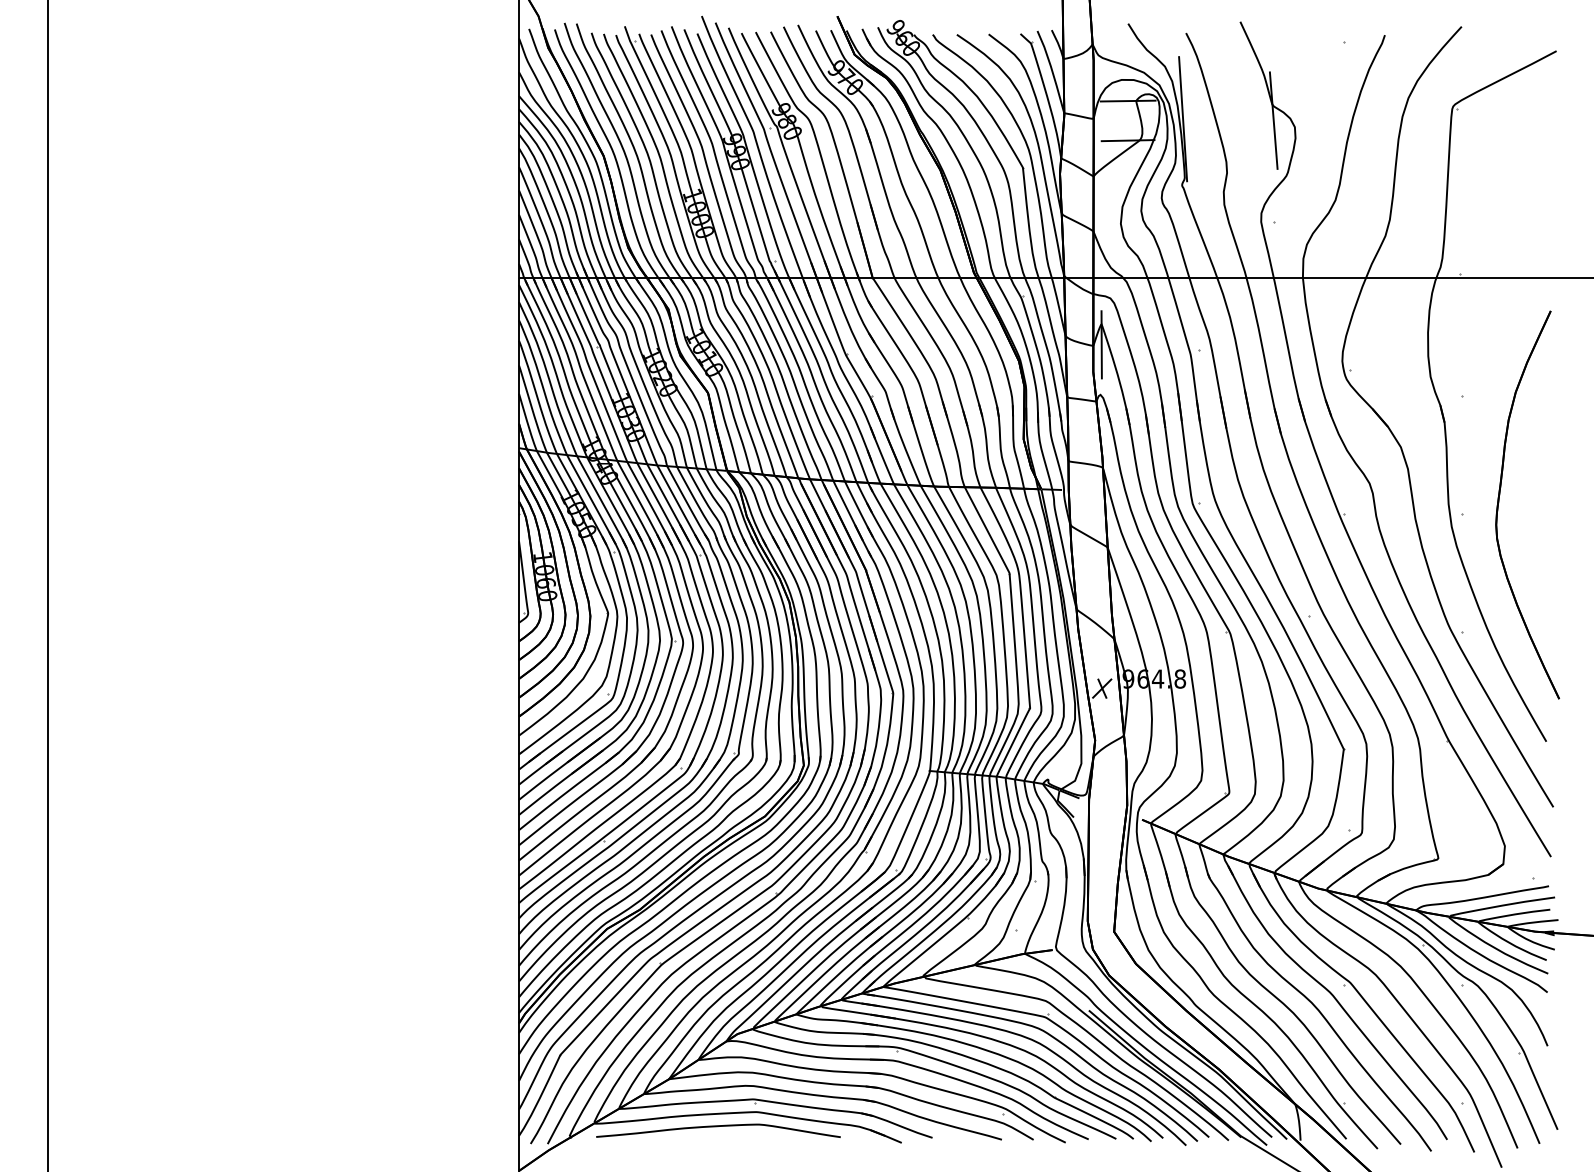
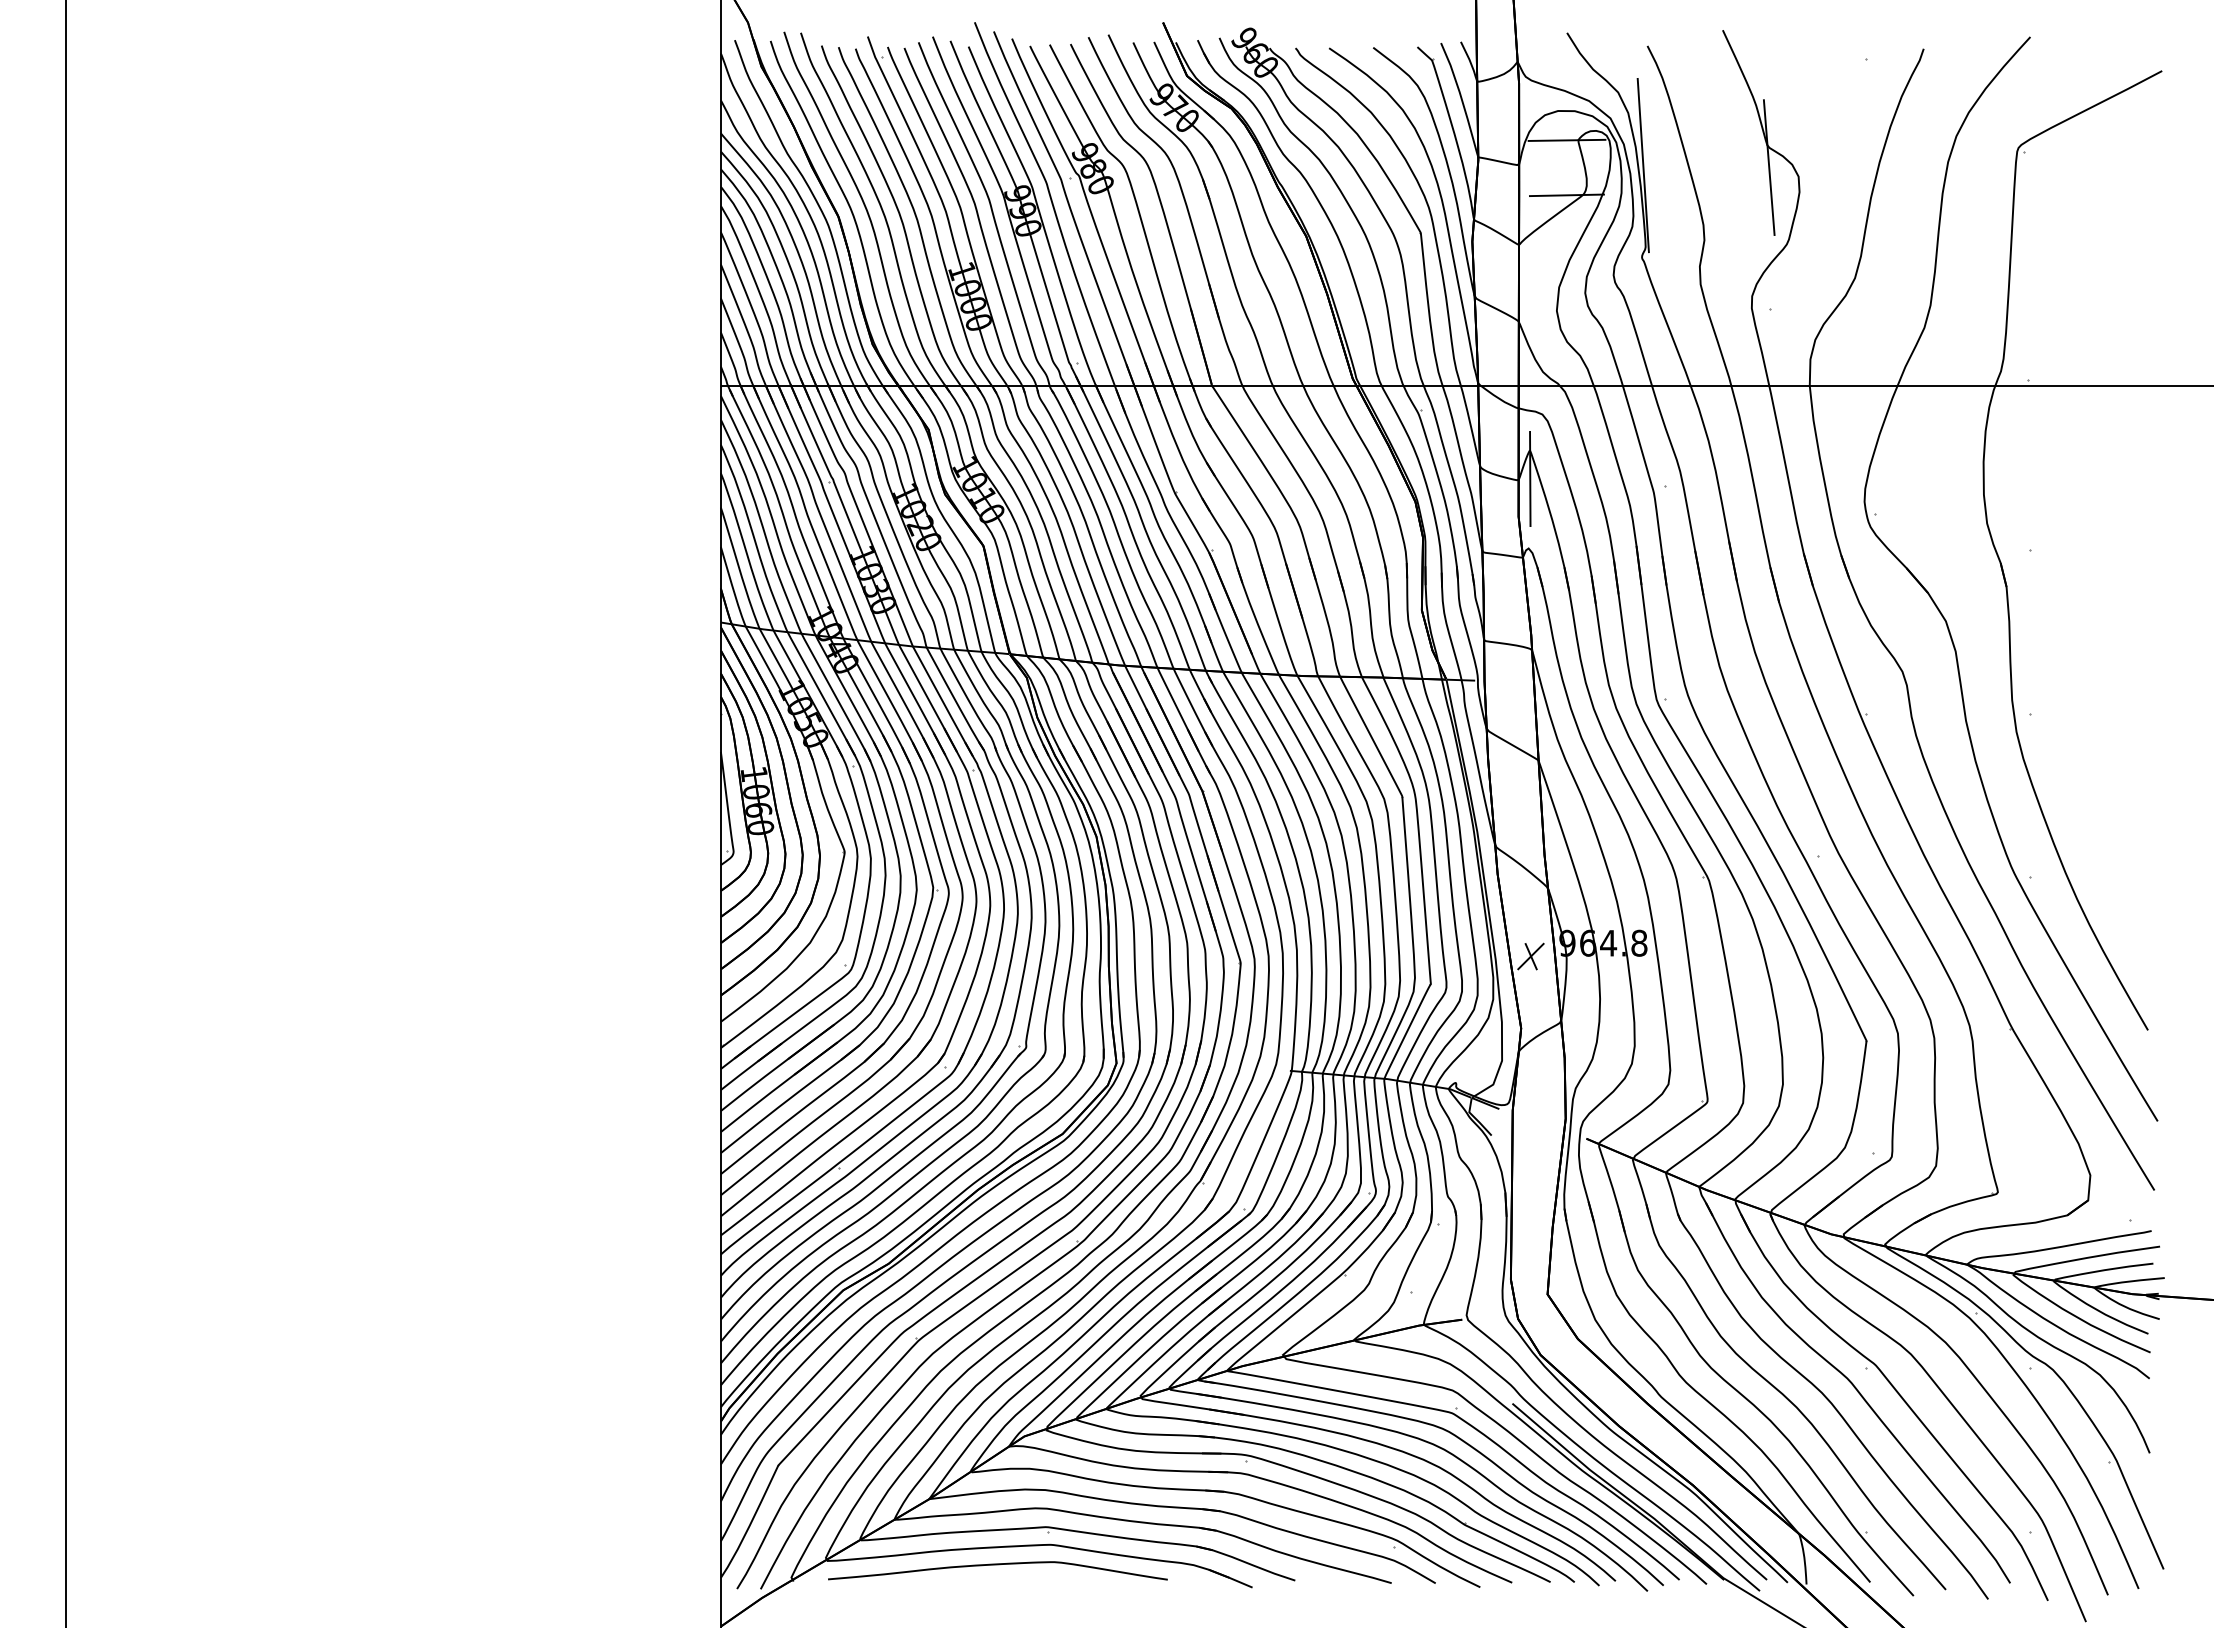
part: (1499, 502) -> (2082, 698), removed

